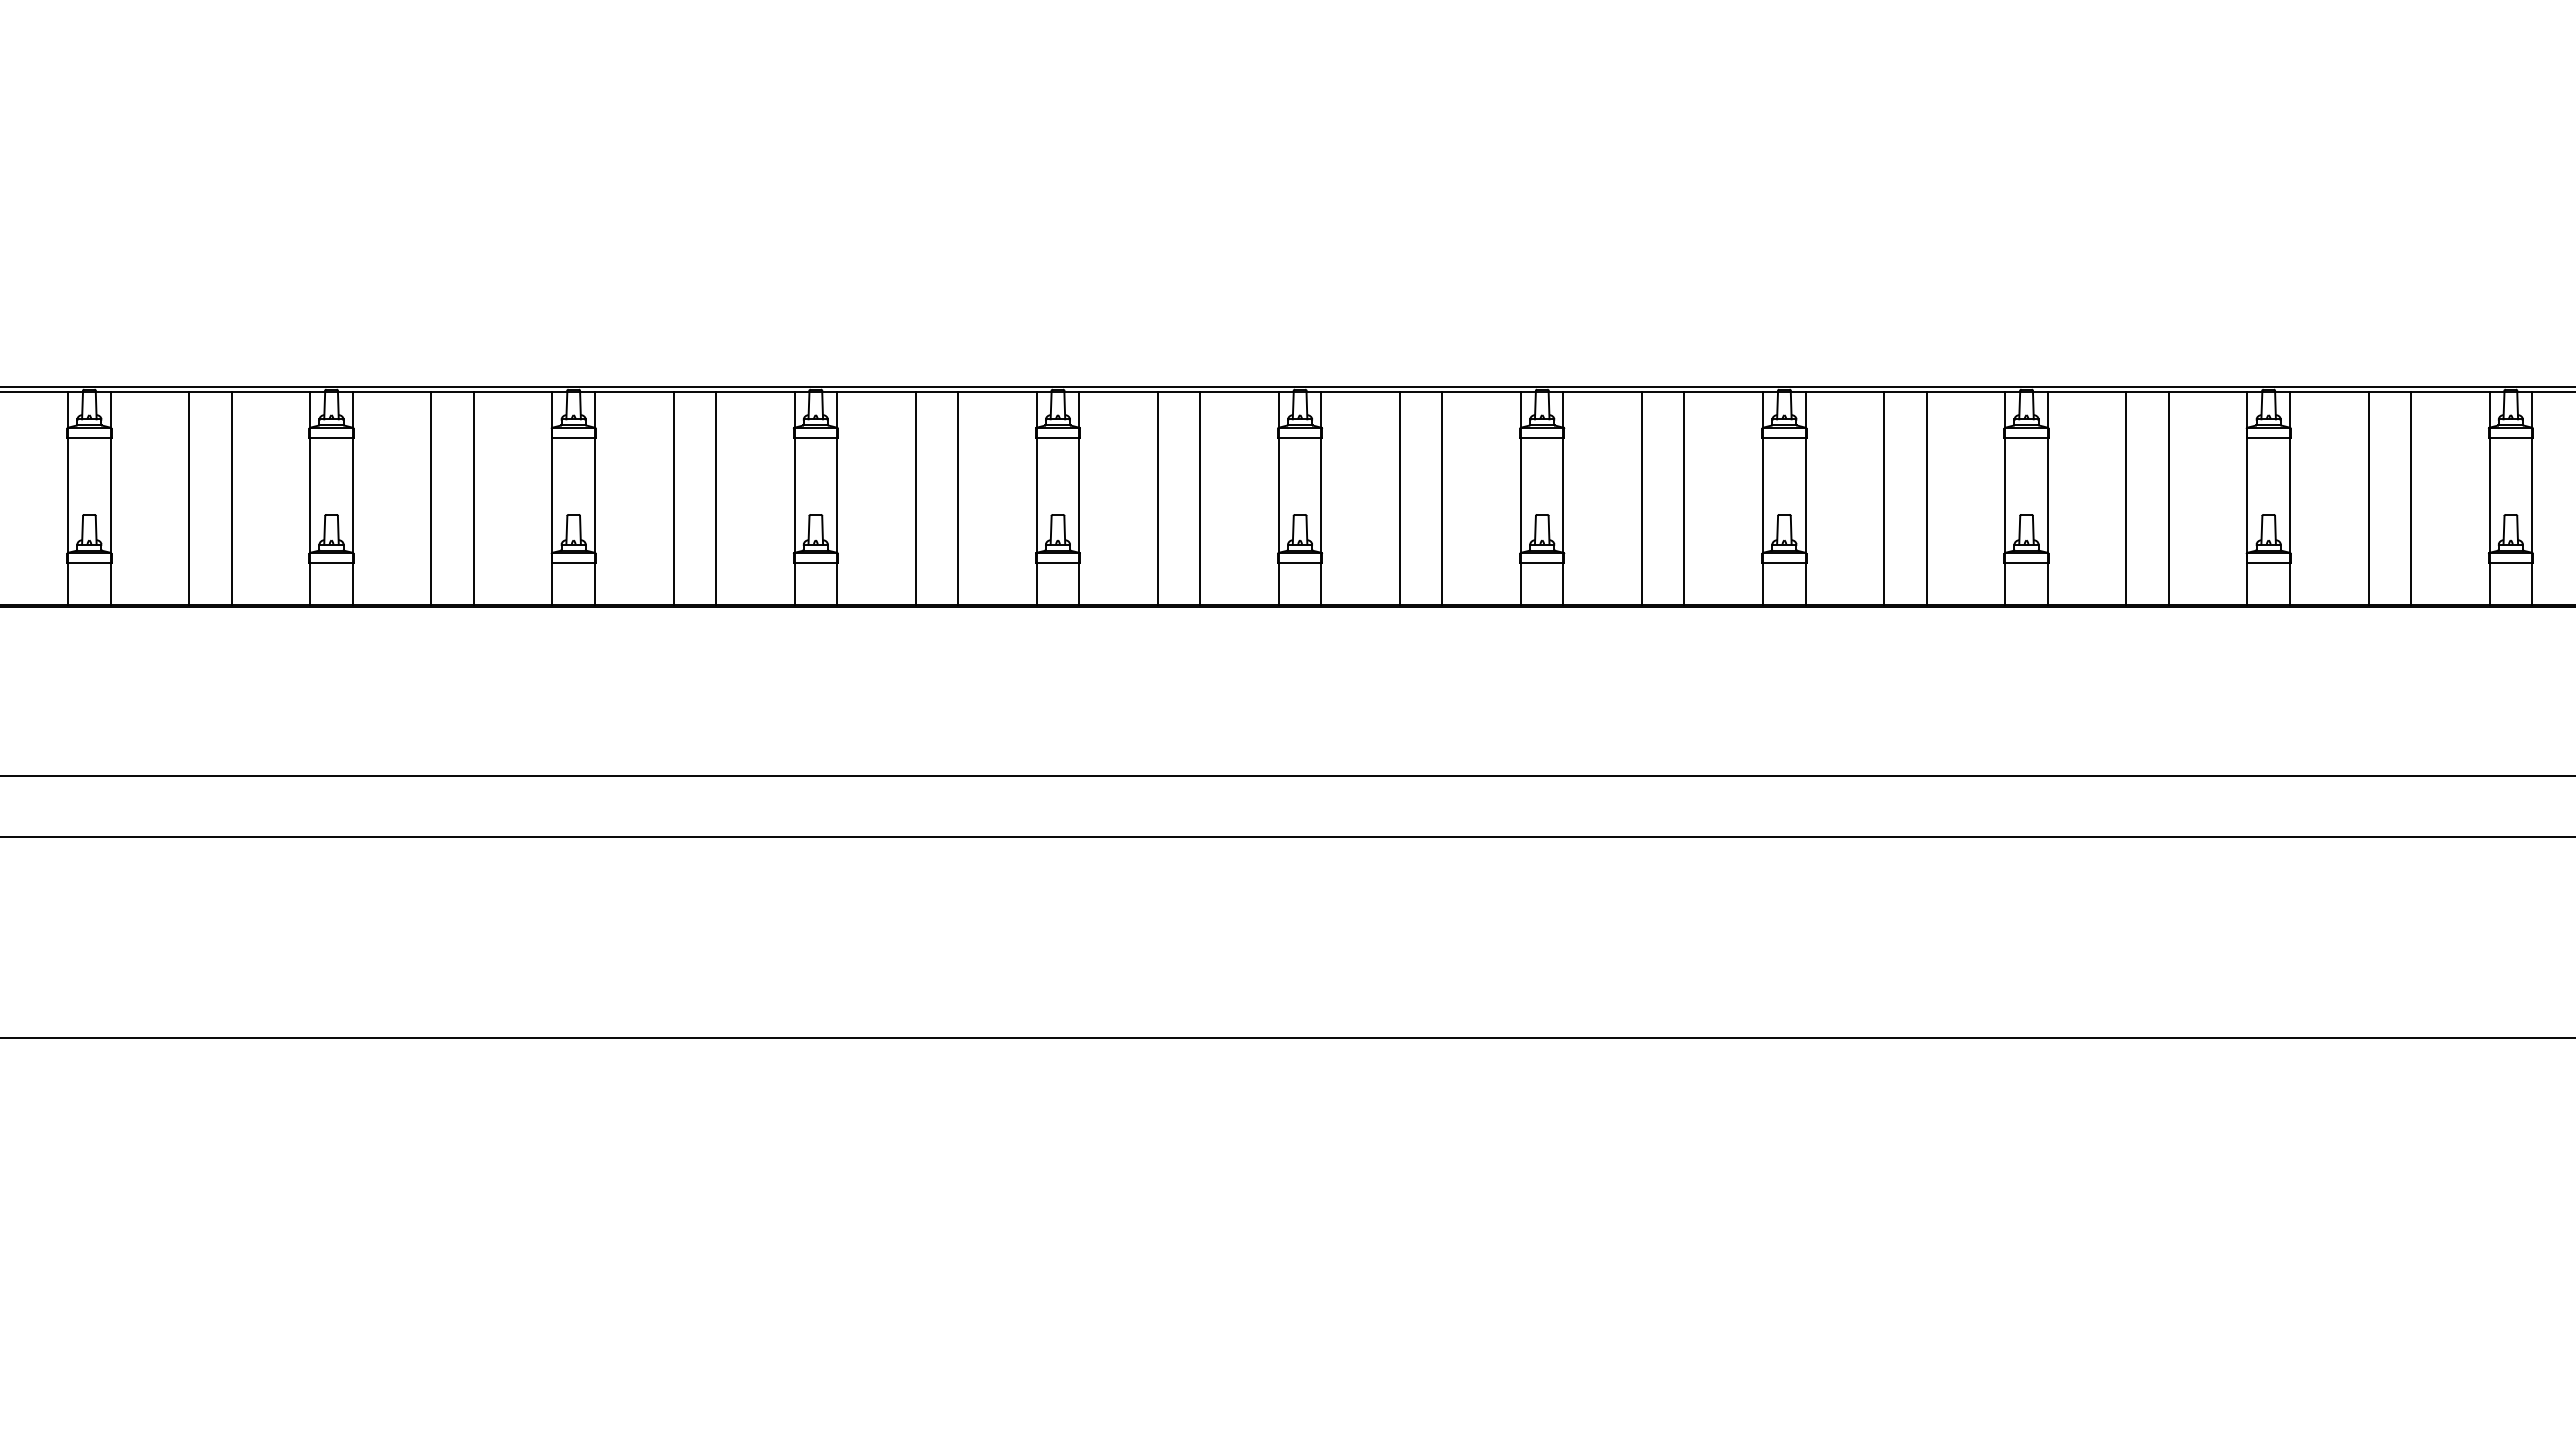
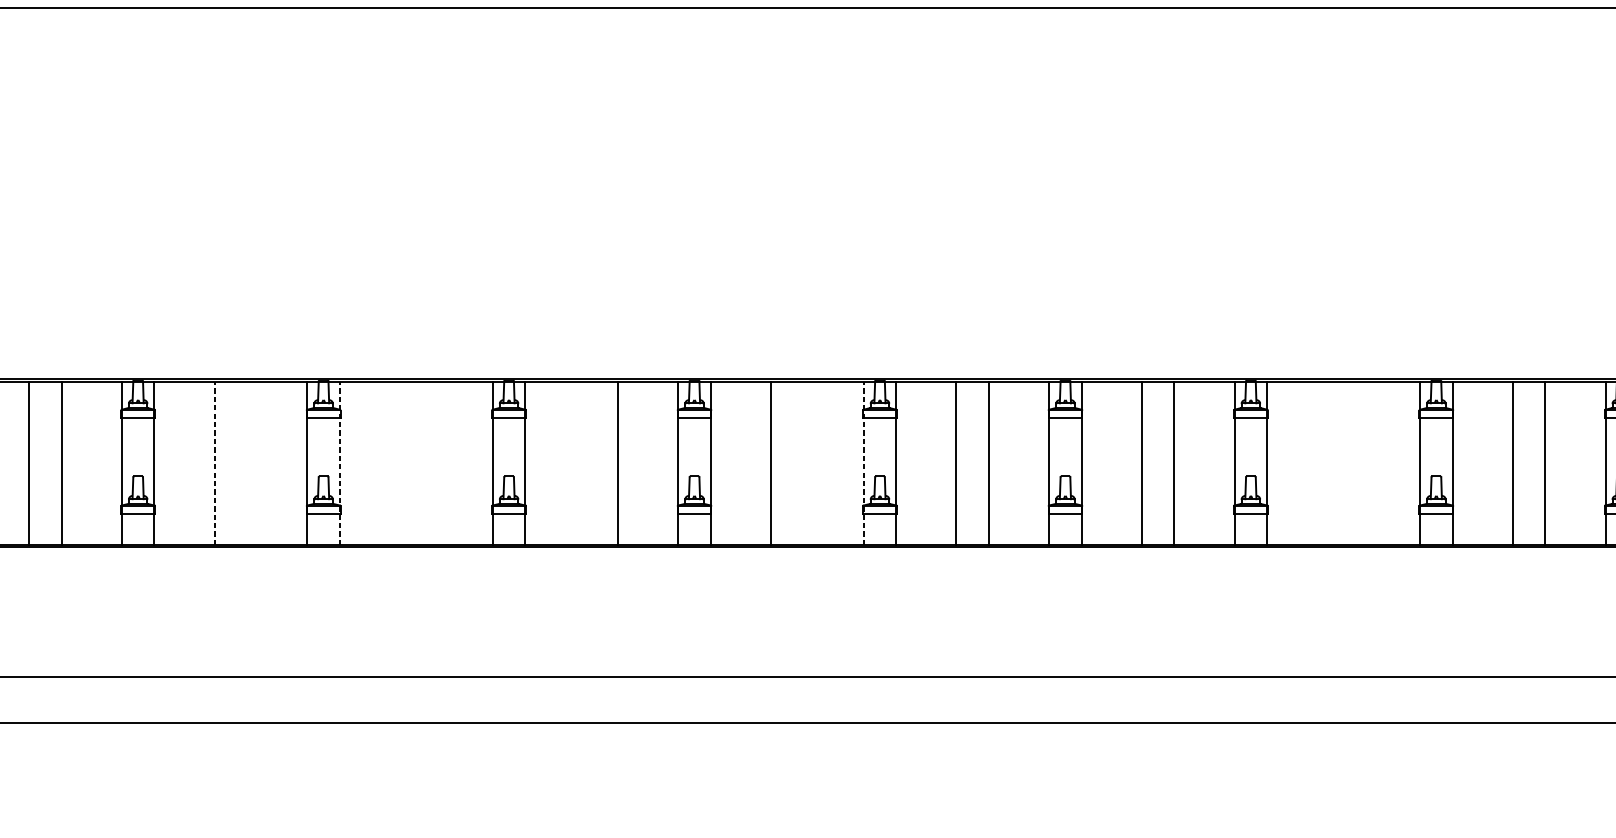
line: (231, 497) -> (246, 463), removed
line: (431, 497) -> (400, 463), removed
line: (473, 497) -> (432, 463), removed
line: (673, 497) -> (585, 463), removed
line: (958, 497) -> (803, 463), removed
line: (1642, 497) -> (1327, 463), removed
line: (1684, 497) -> (1359, 463), removed
line: (189, 498) -> (214, 463), solid -> dashed
line: (352, 498) -> (339, 463), solid -> dashed
line: (1036, 498) -> (863, 463), solid -> dashed

